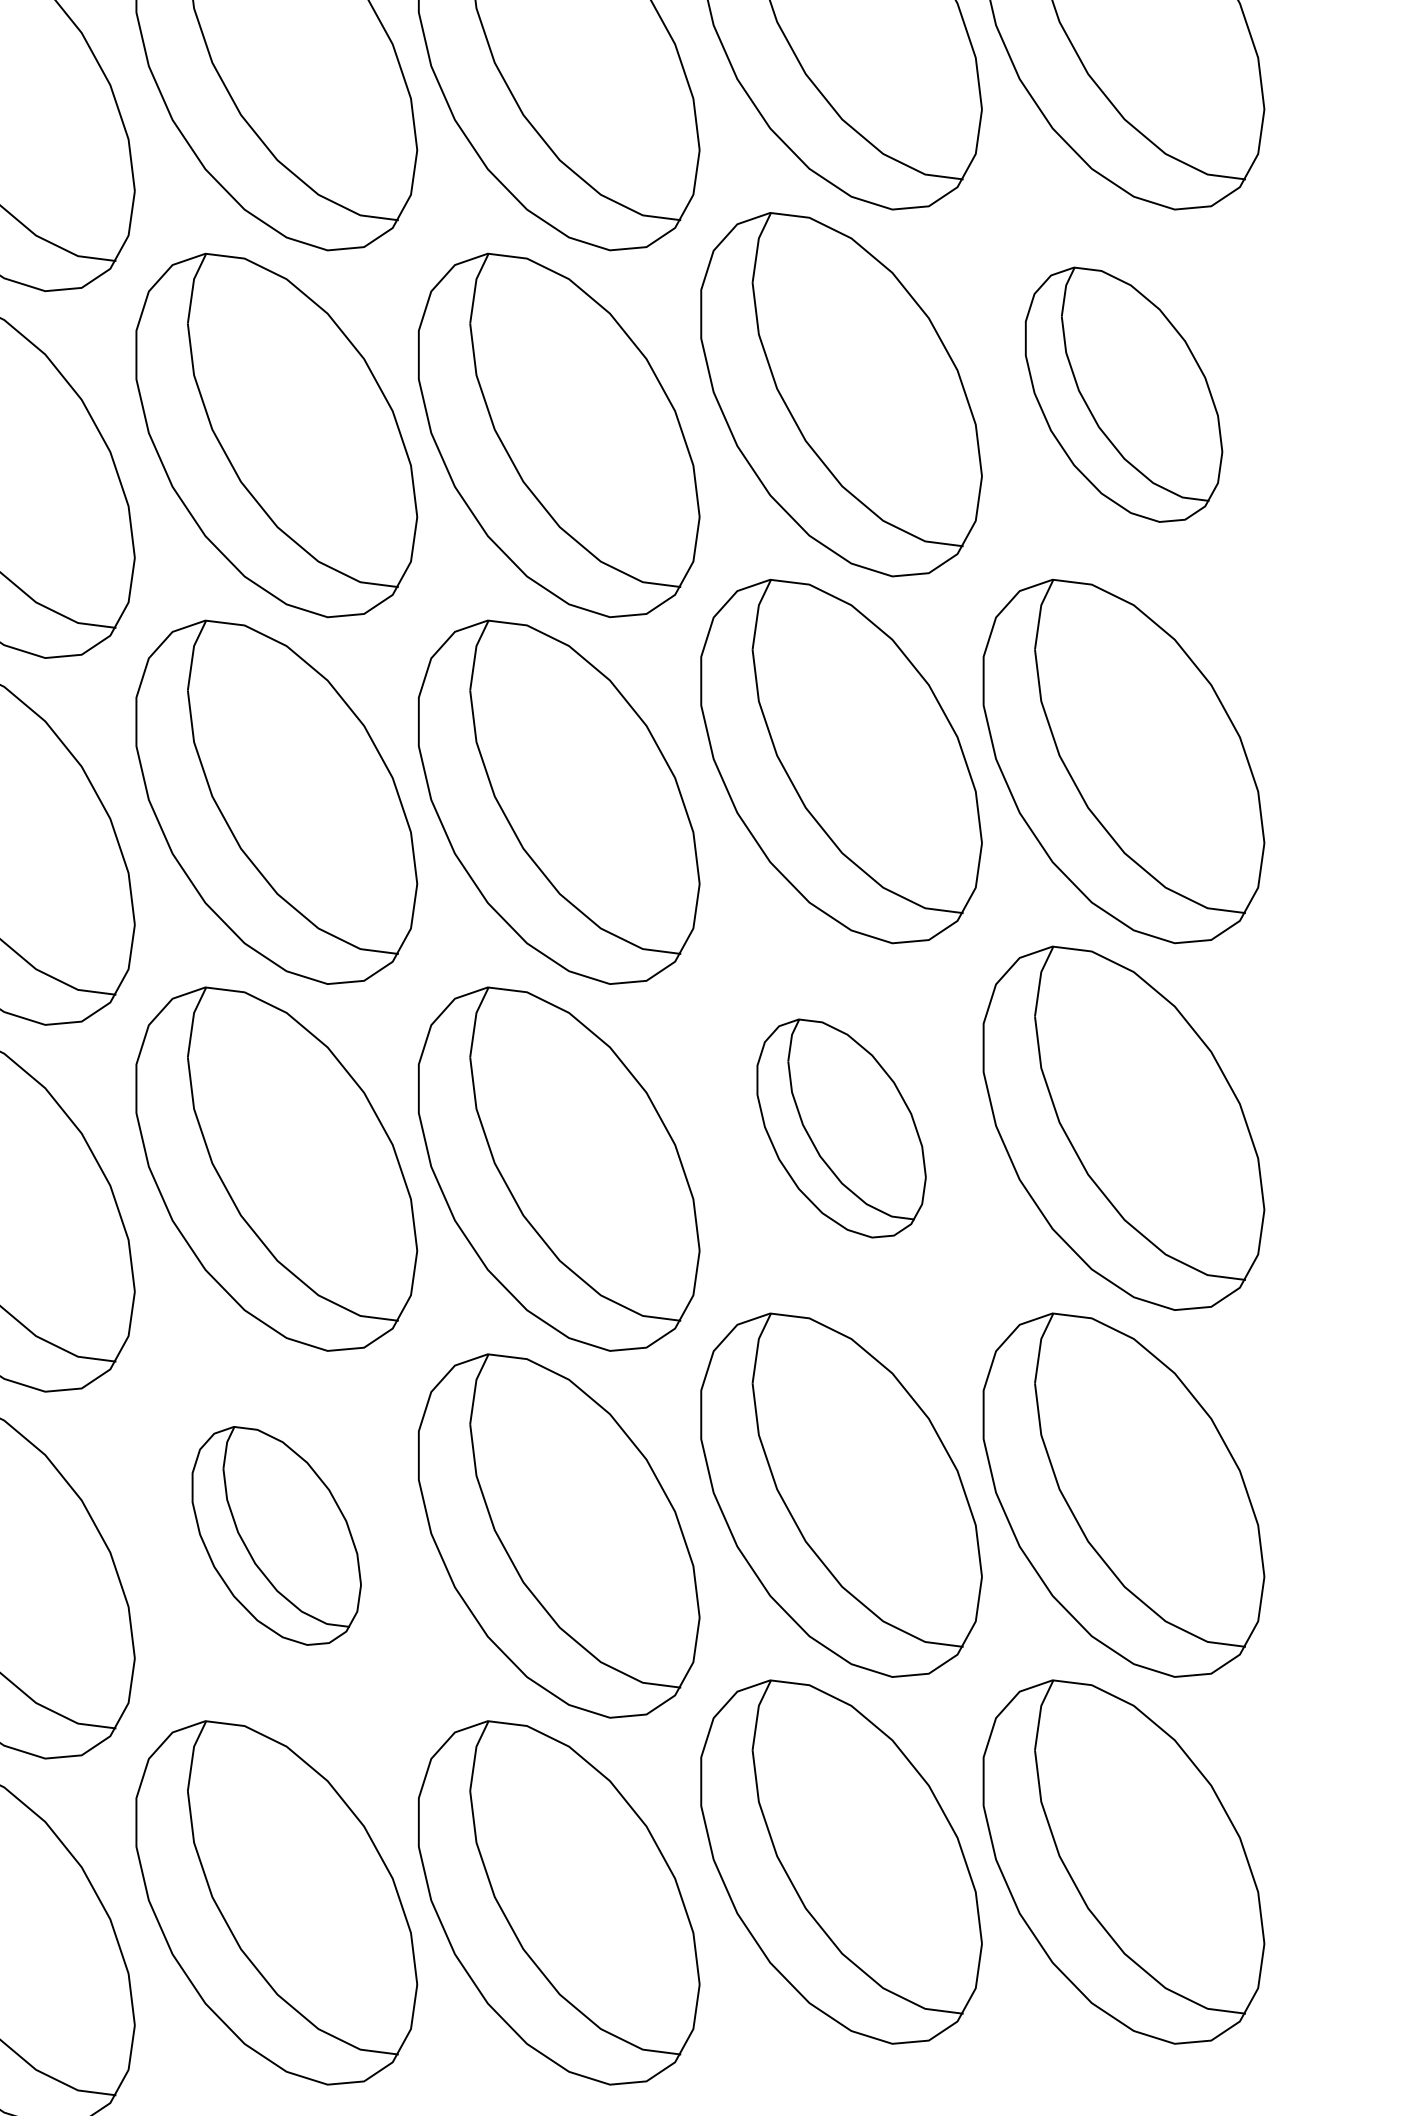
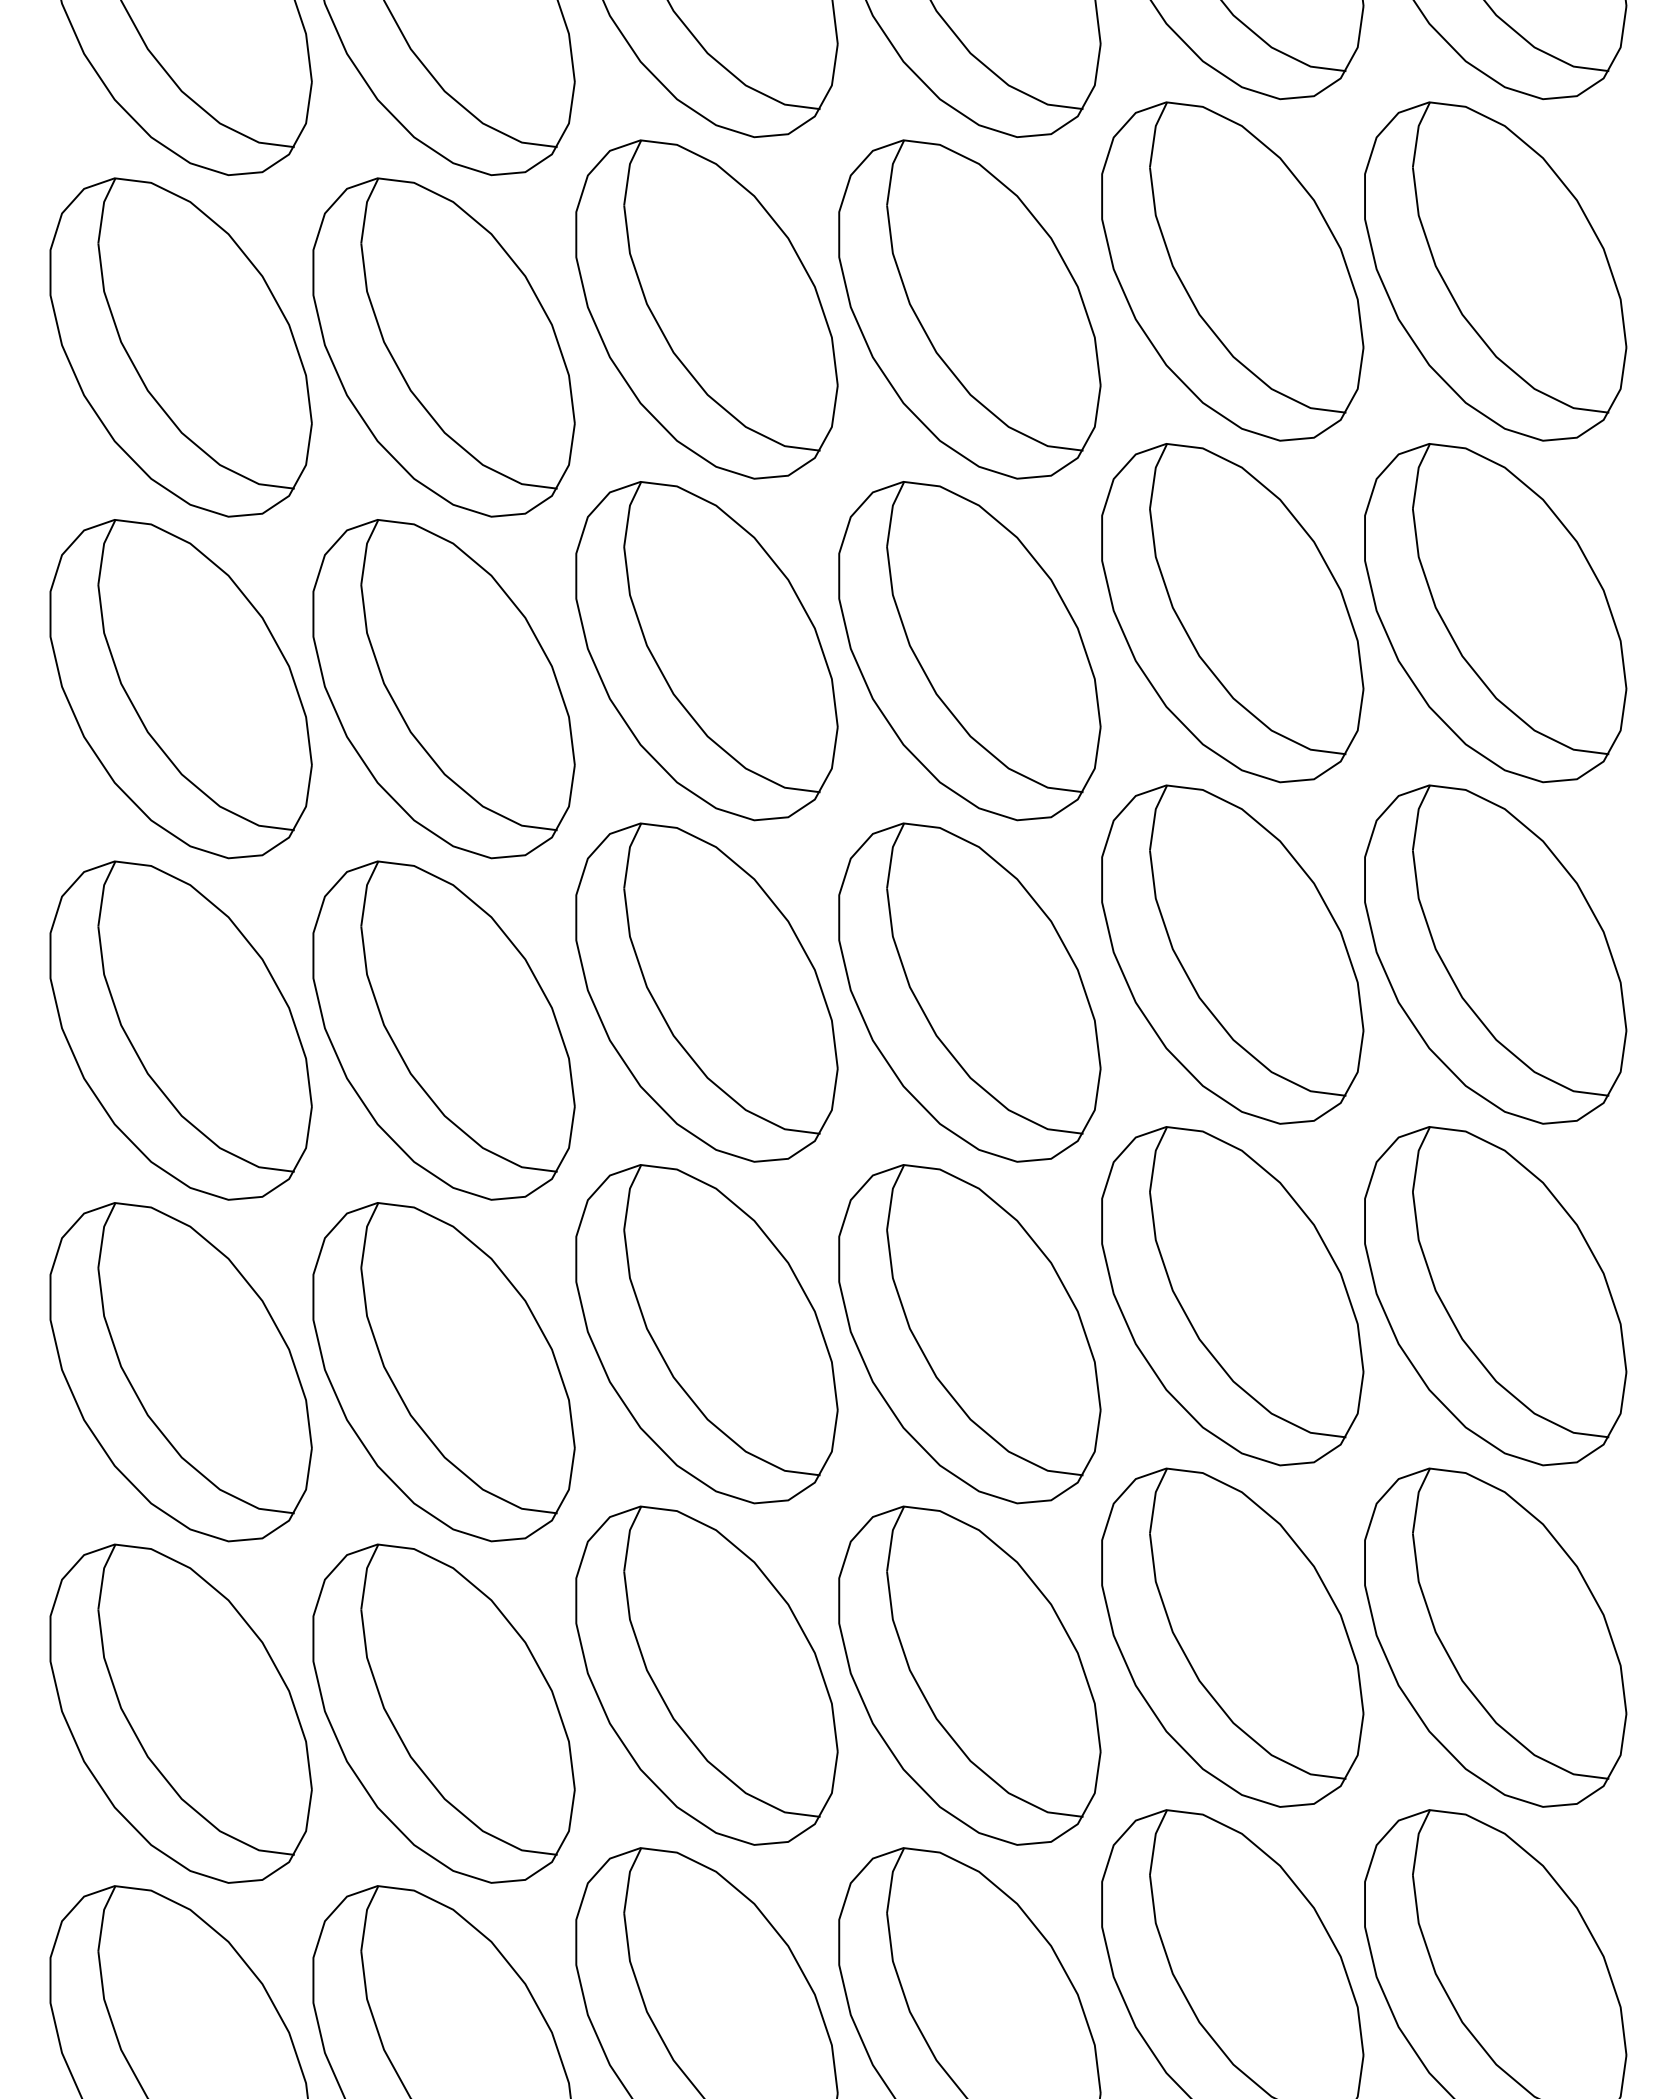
part: (1123, 395) -> (1495, 613), size x1.43
part: (841, 1128) -> (1232, 1296), size x1.67
part: (276, 1535) -> (706, 1675), size x1.67

